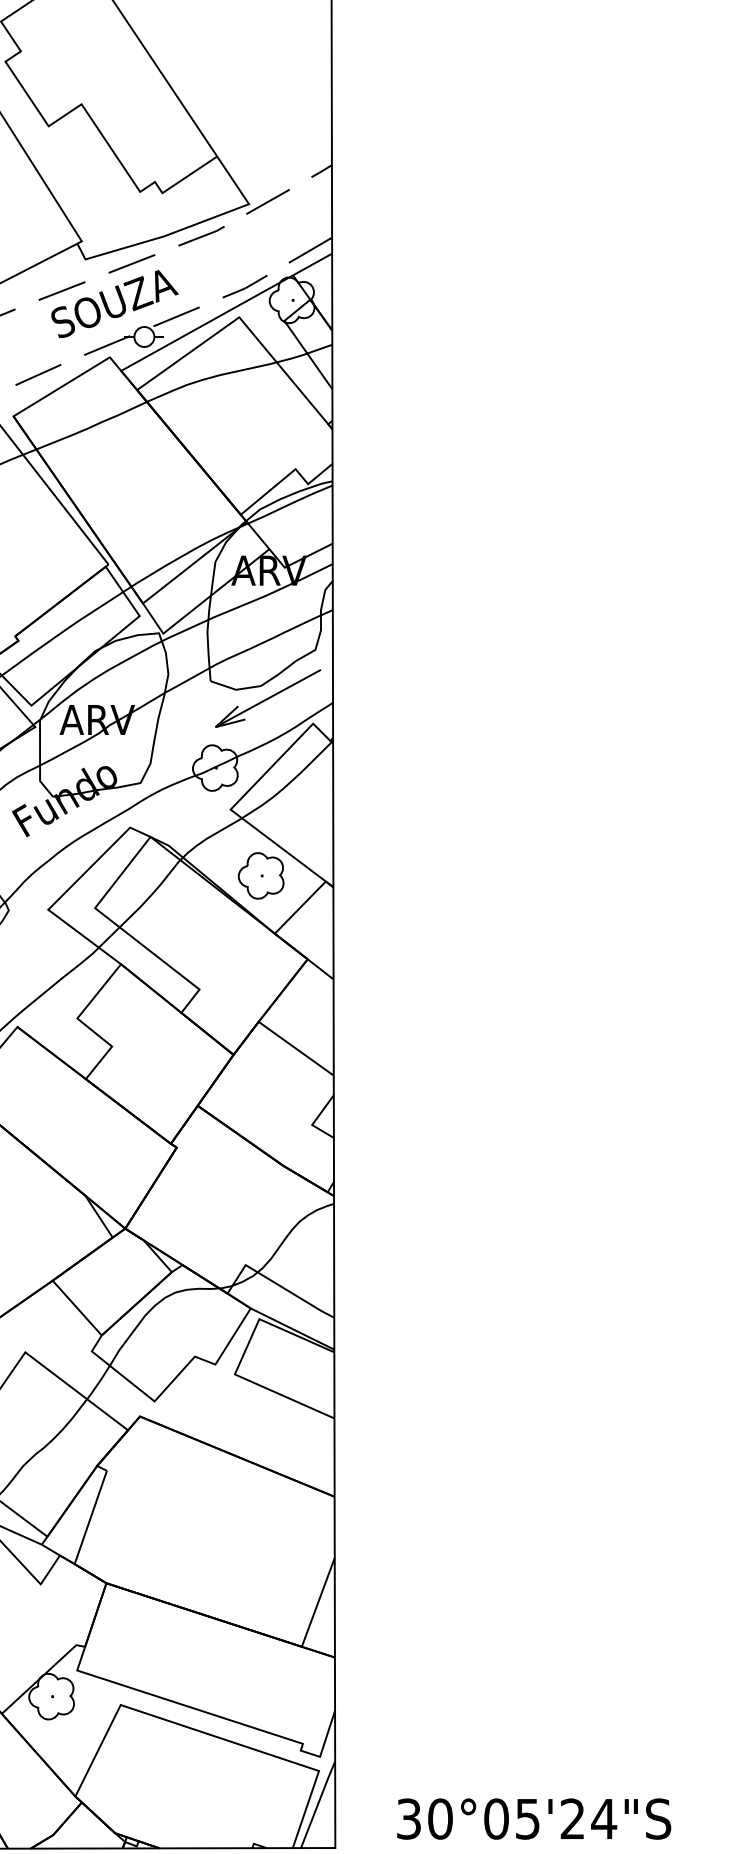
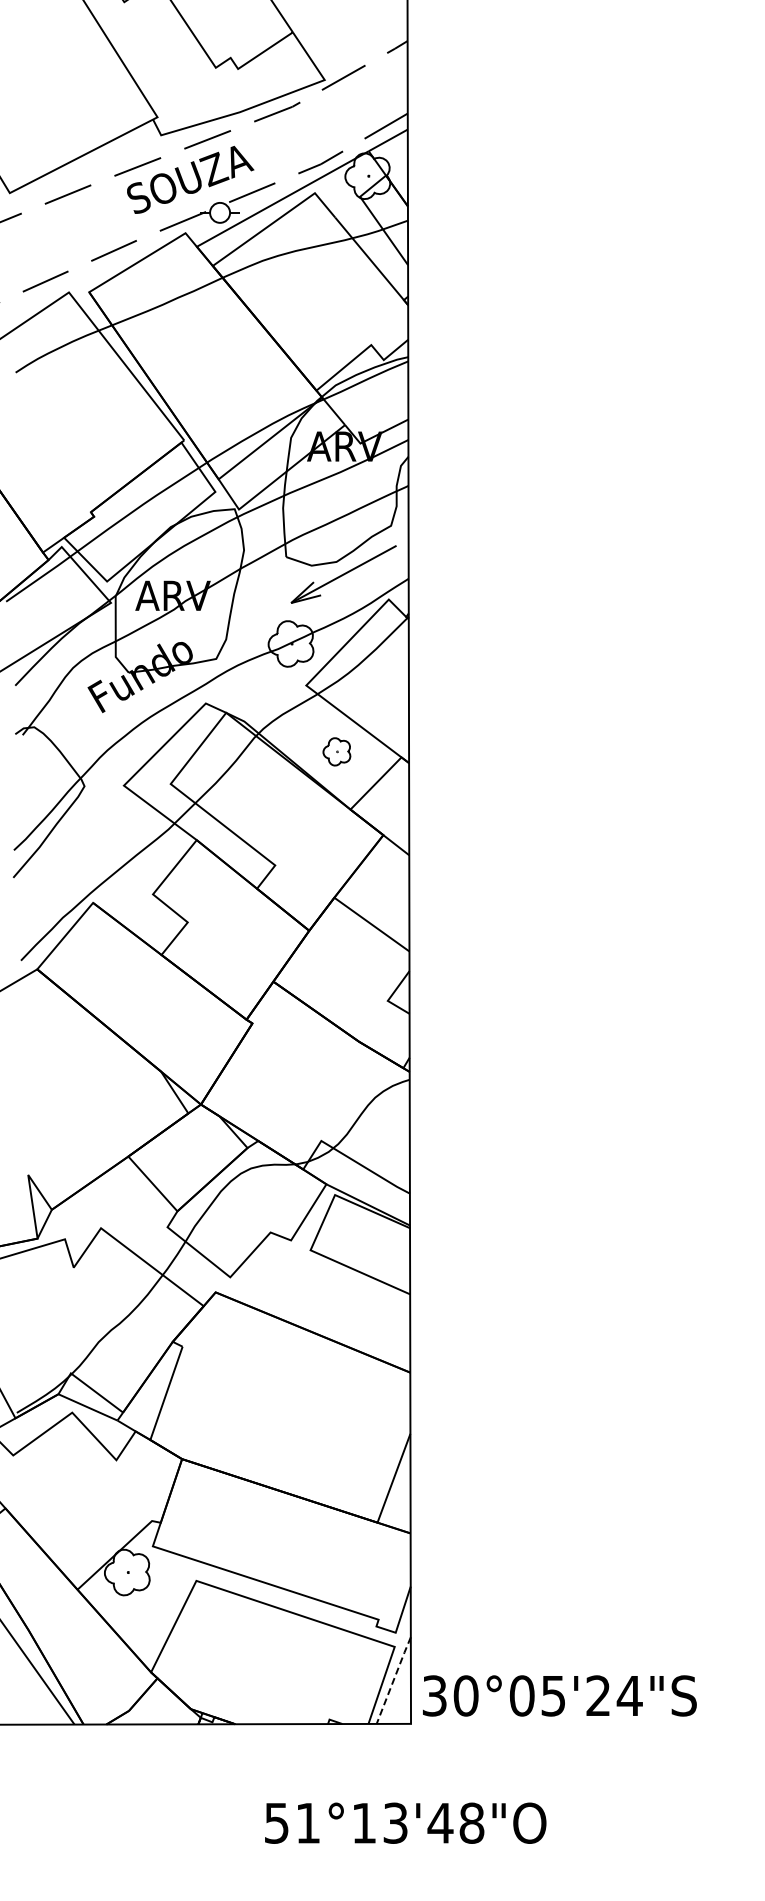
part: (260, 875) -> (336, 751), size x0.6
line: (317, 1804) -> (393, 1680), solid -> dashed
text: (533, 1818) -> (559, 1695), moved

